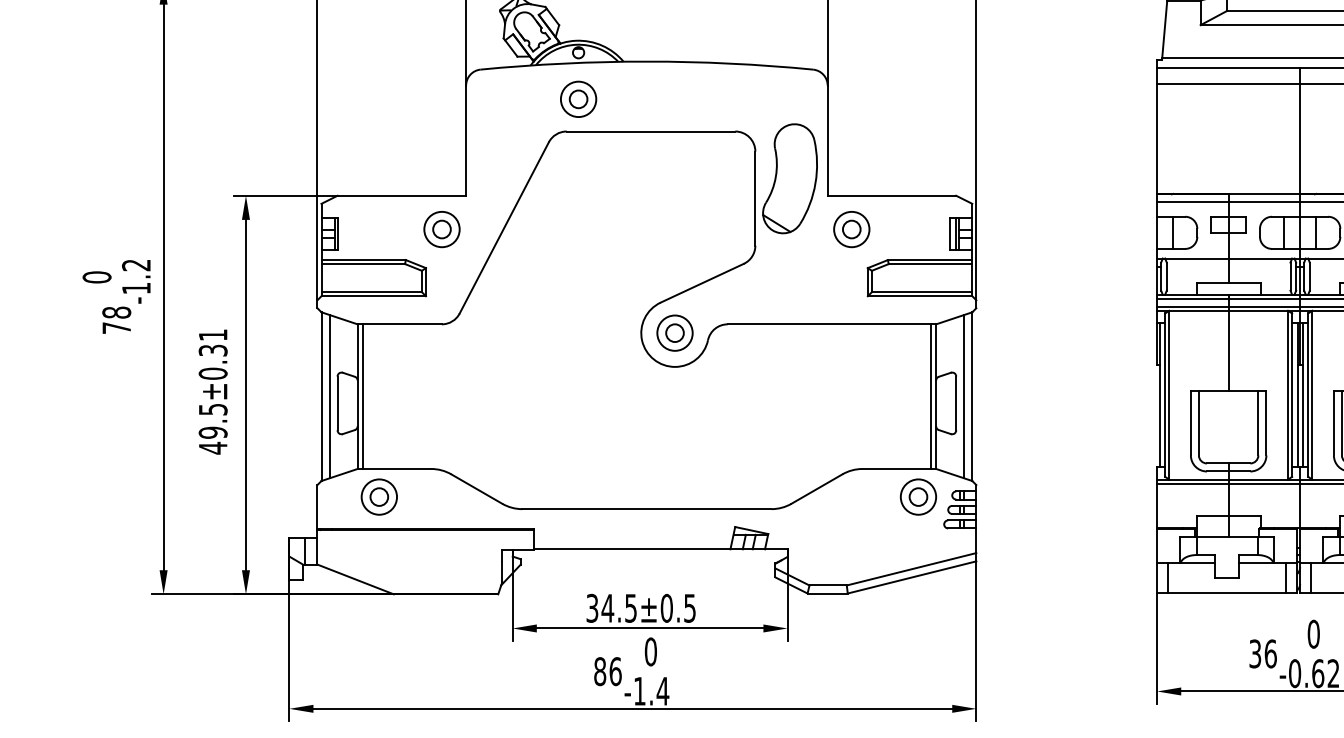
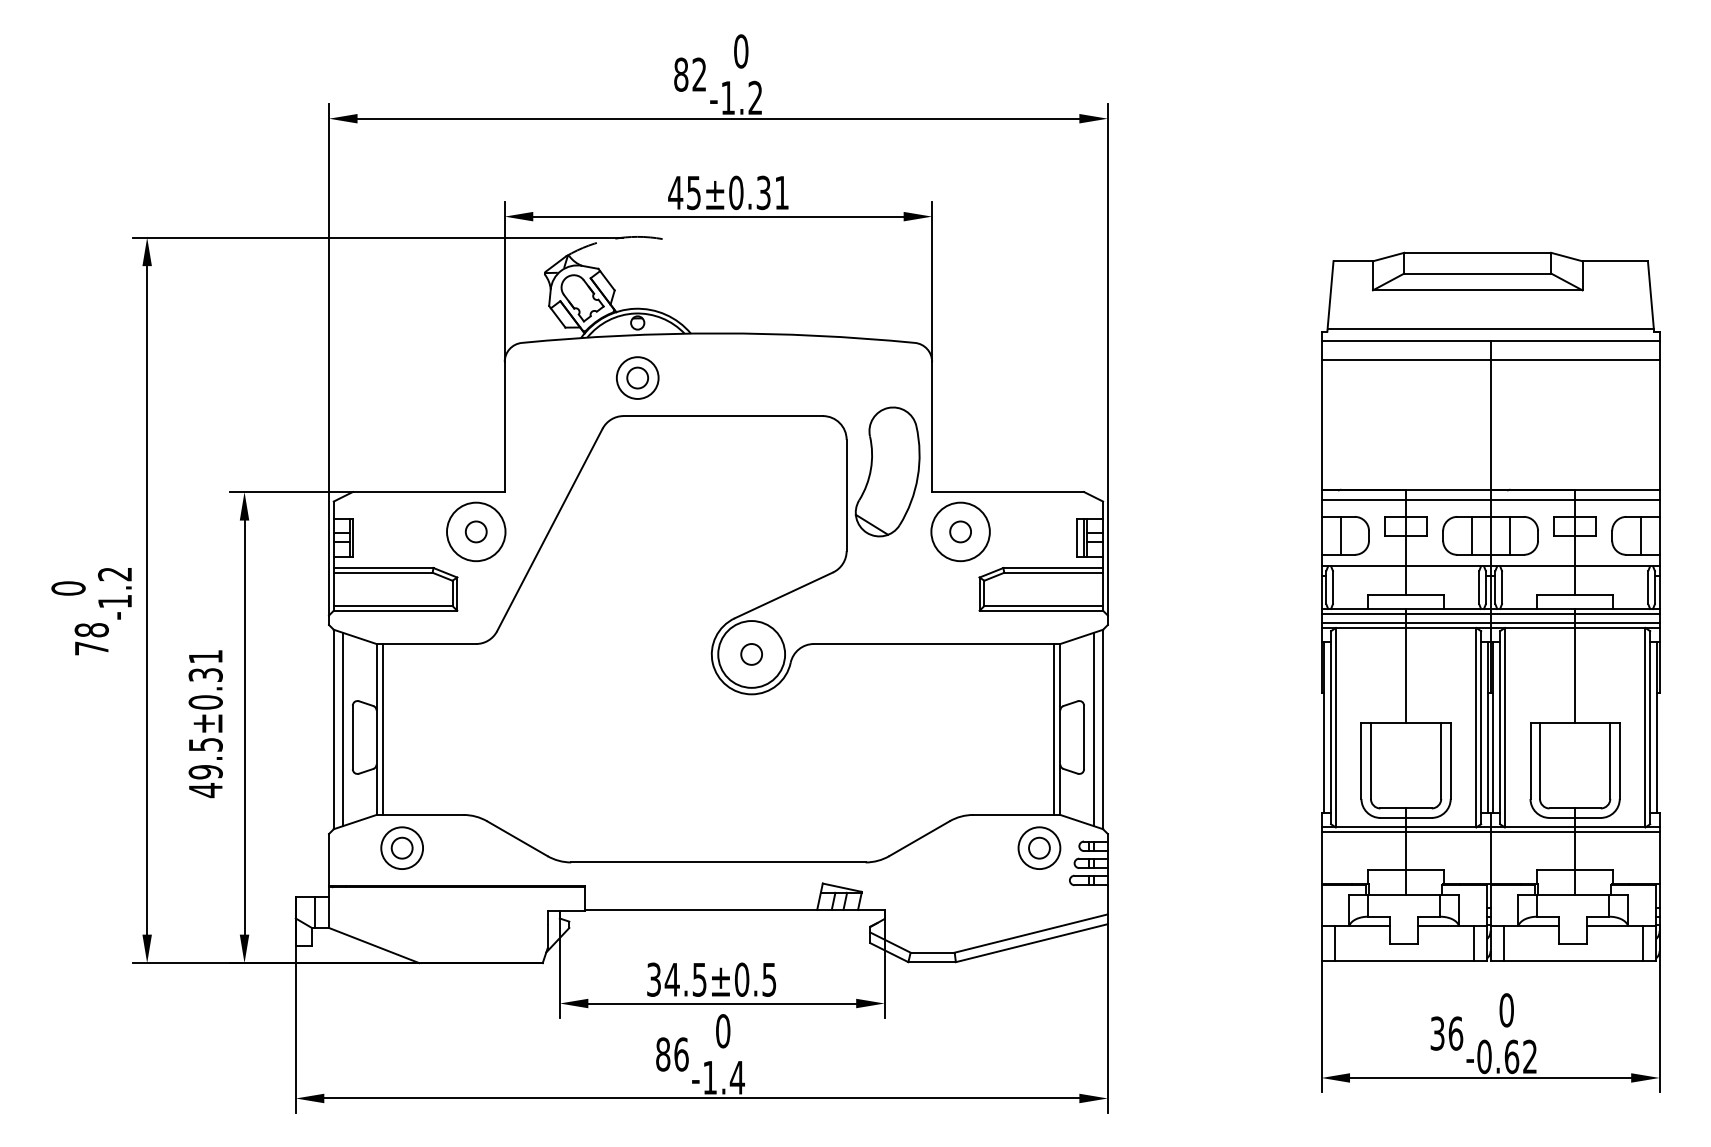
circle: (442, 229) -> (476, 531), size x1.4
circle: (851, 229) -> (960, 531), size x1.4
circle: (674, 333) -> (751, 654), size x1.6

